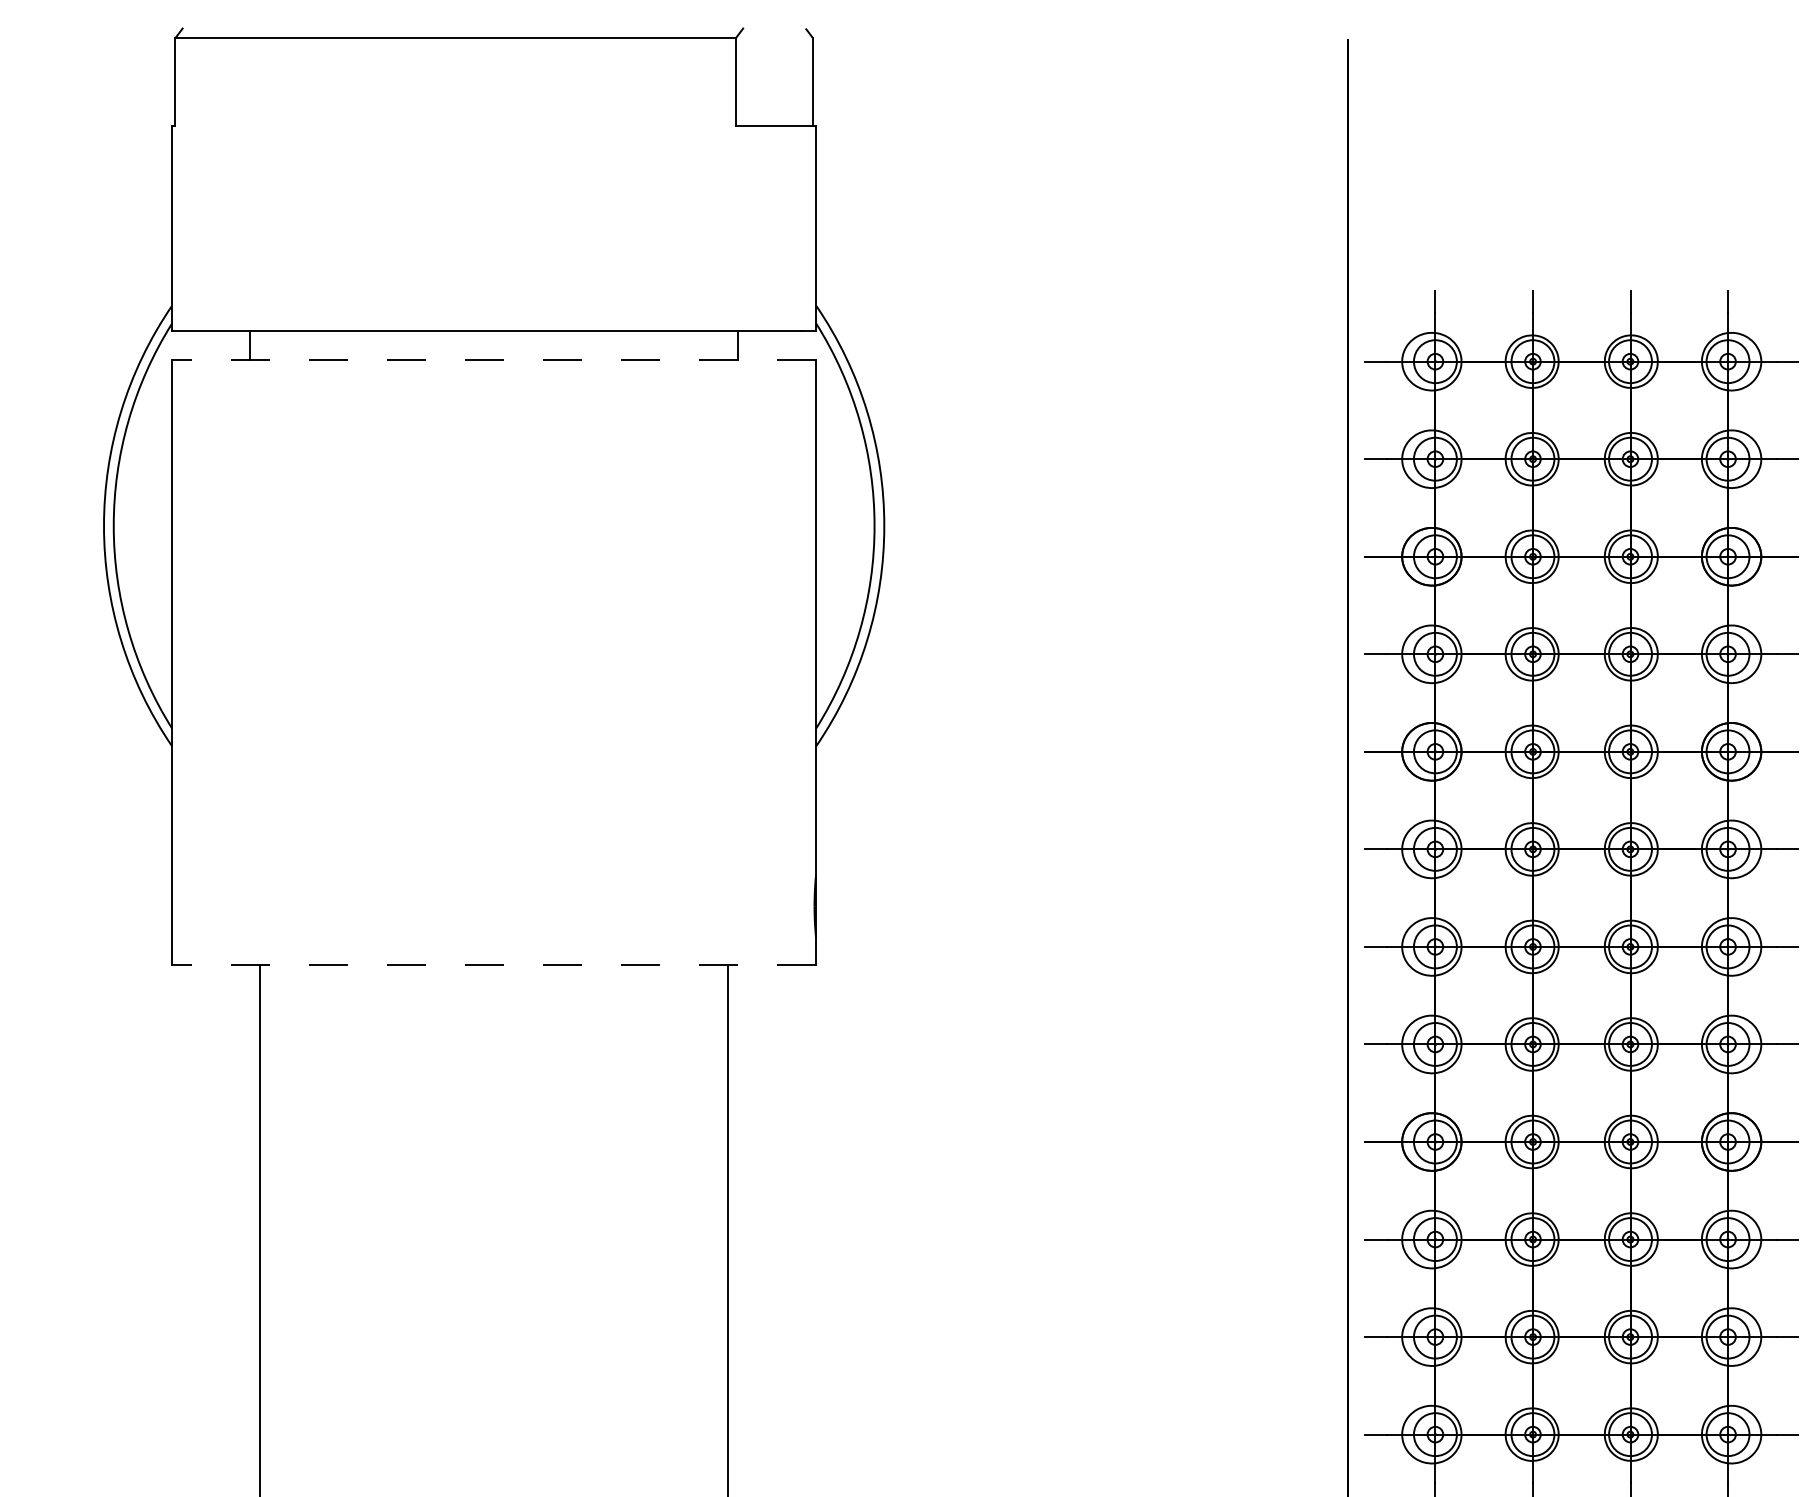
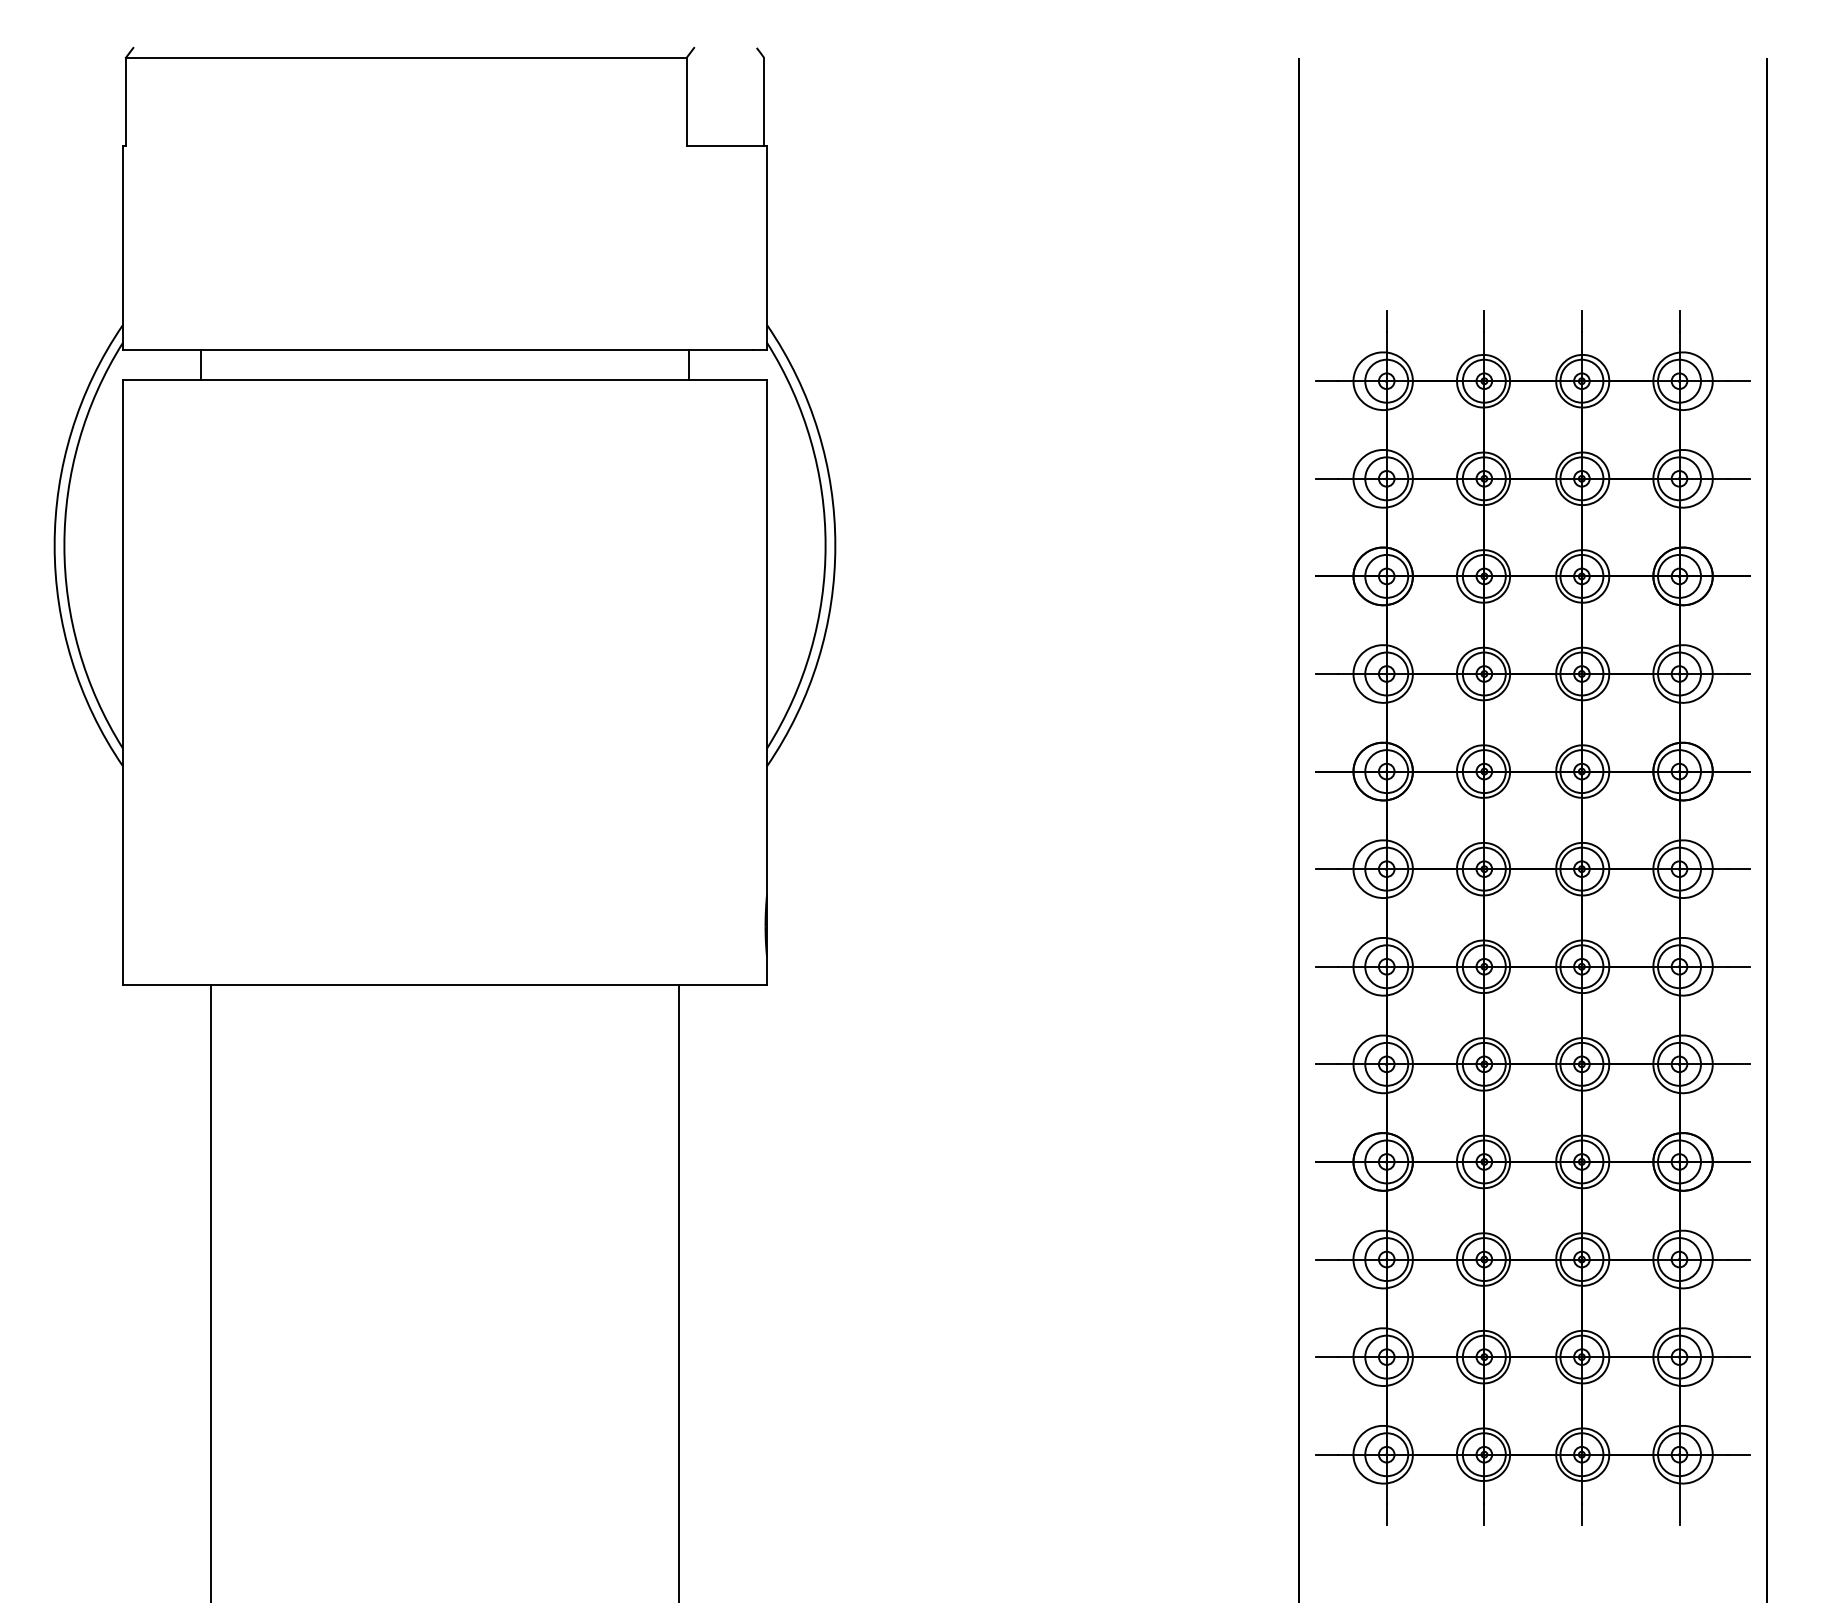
line: (493, 359) -> (444, 379), dashed -> solid
line: (493, 964) -> (444, 984), dashed -> solid

